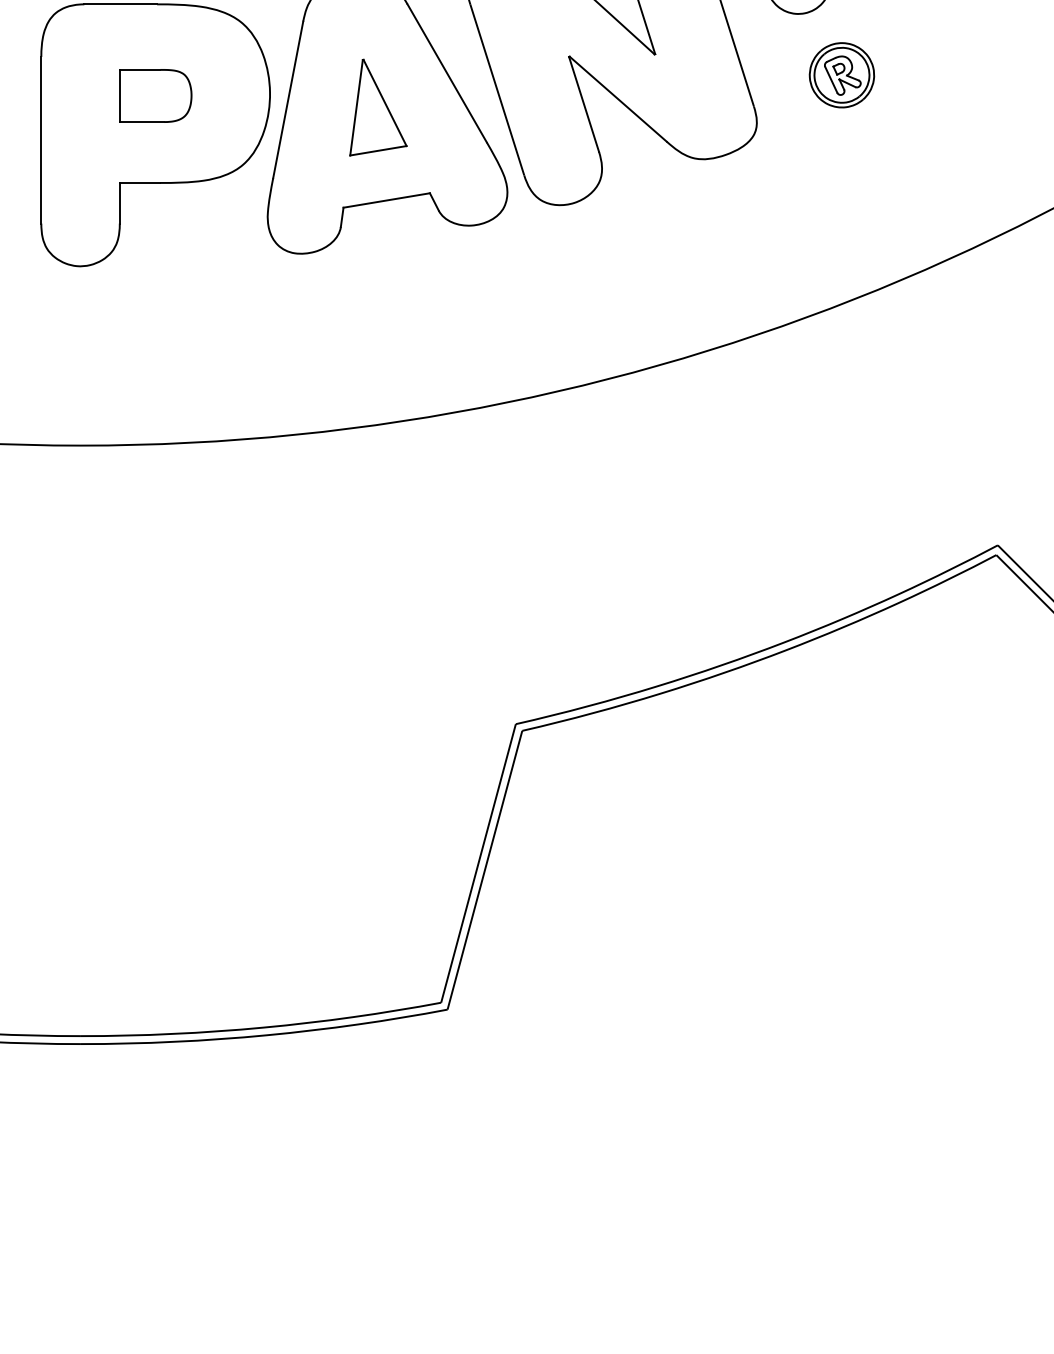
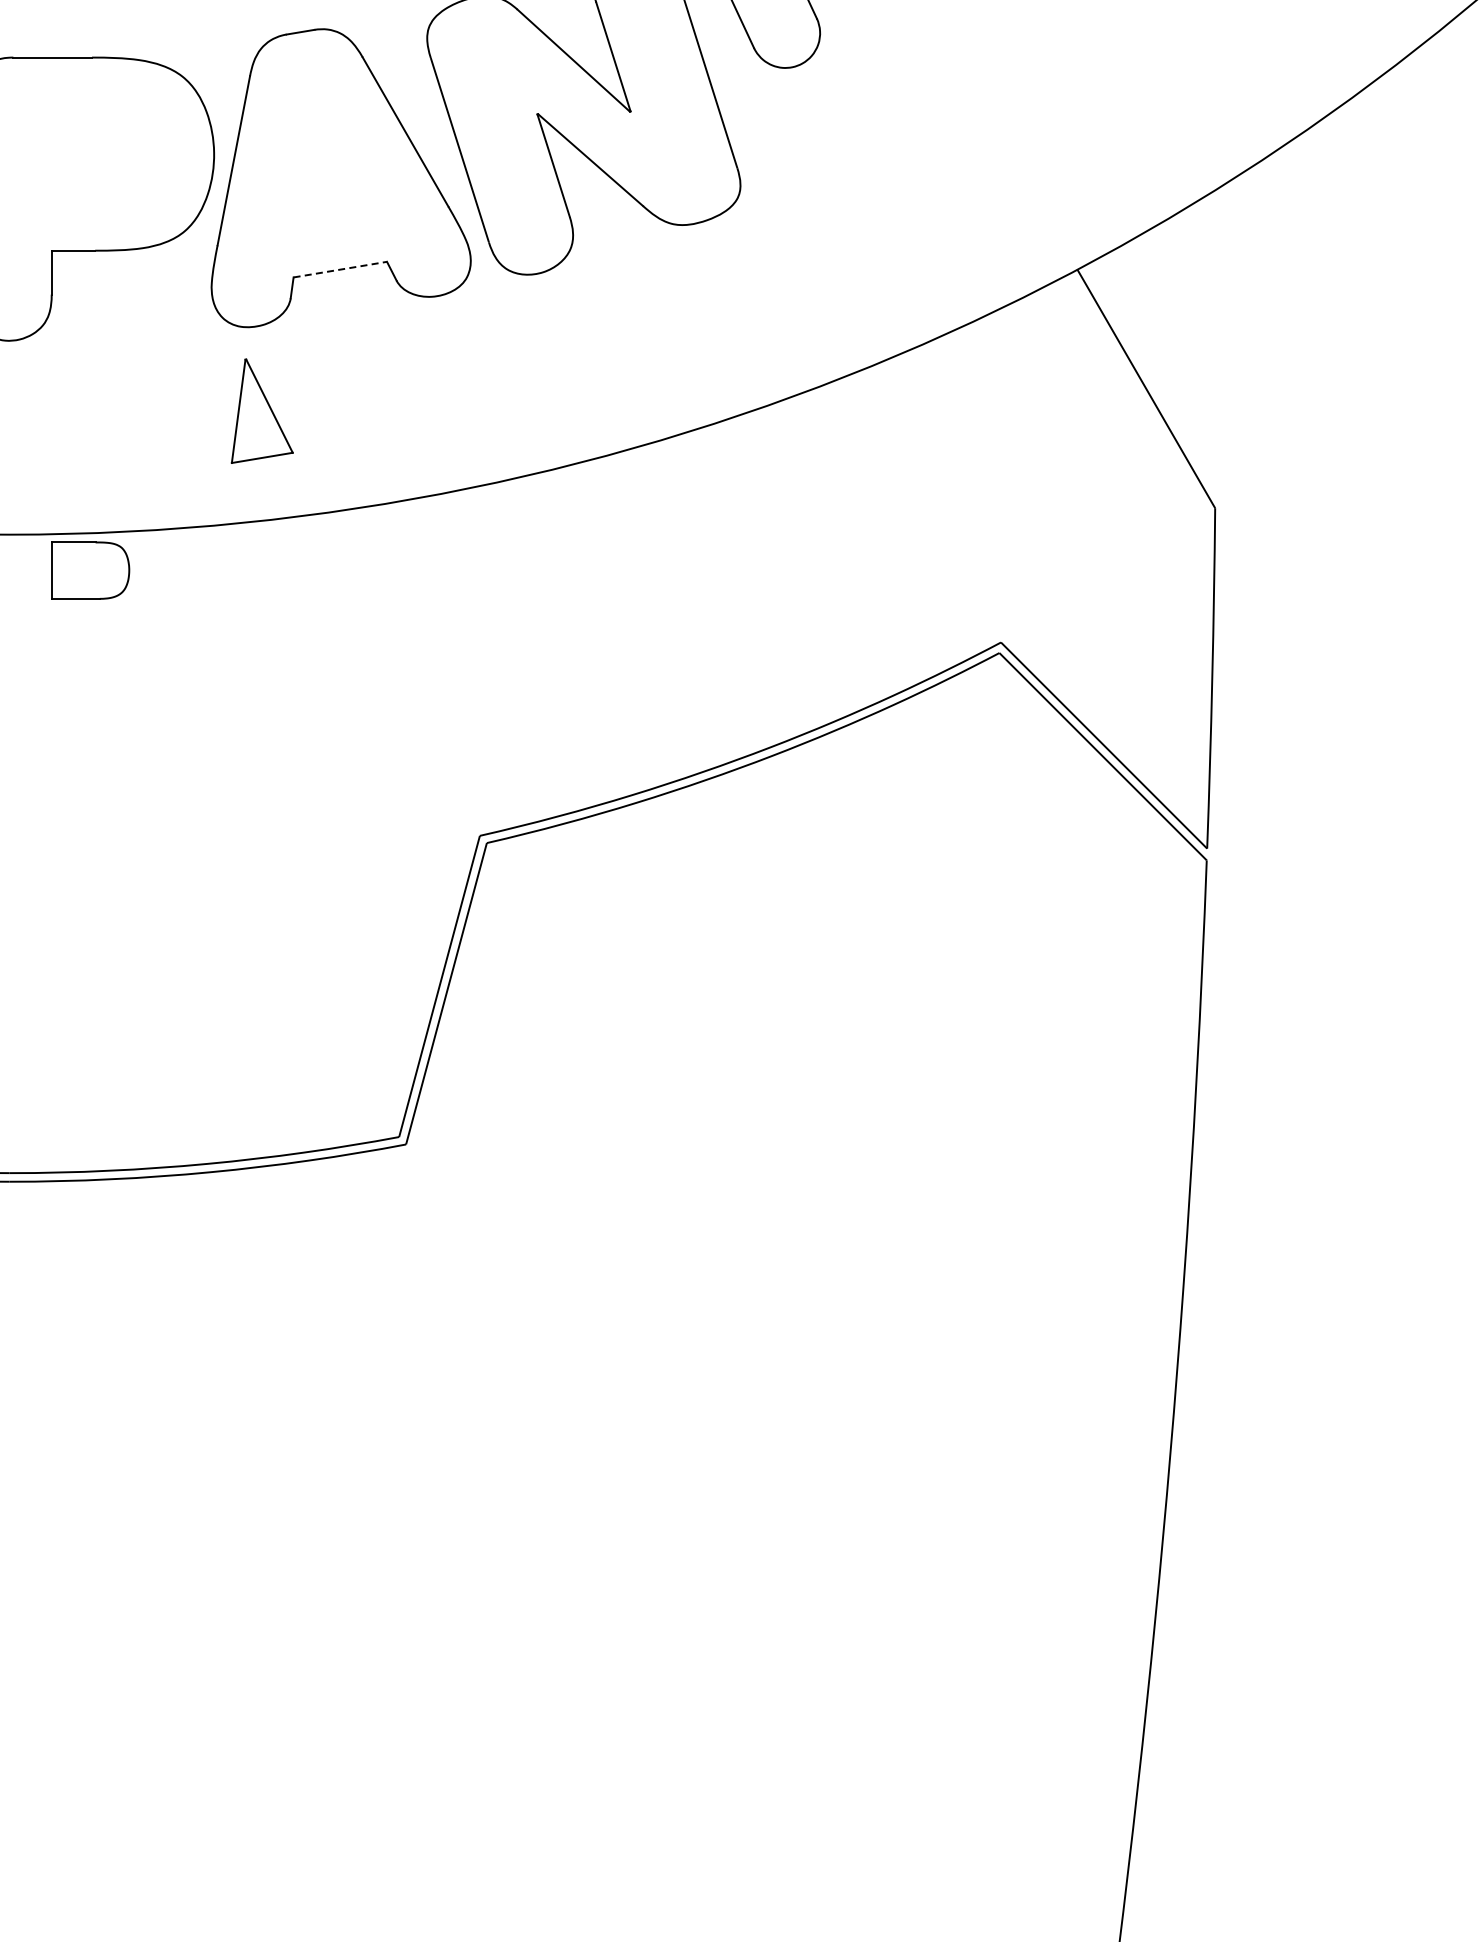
part: (841, 74) -> (832, 133), removed
part: (155, 95) -> (90, 570), moved
part: (377, 106) -> (261, 410), moved
line: (386, 200) -> (340, 269), solid -> dashed

